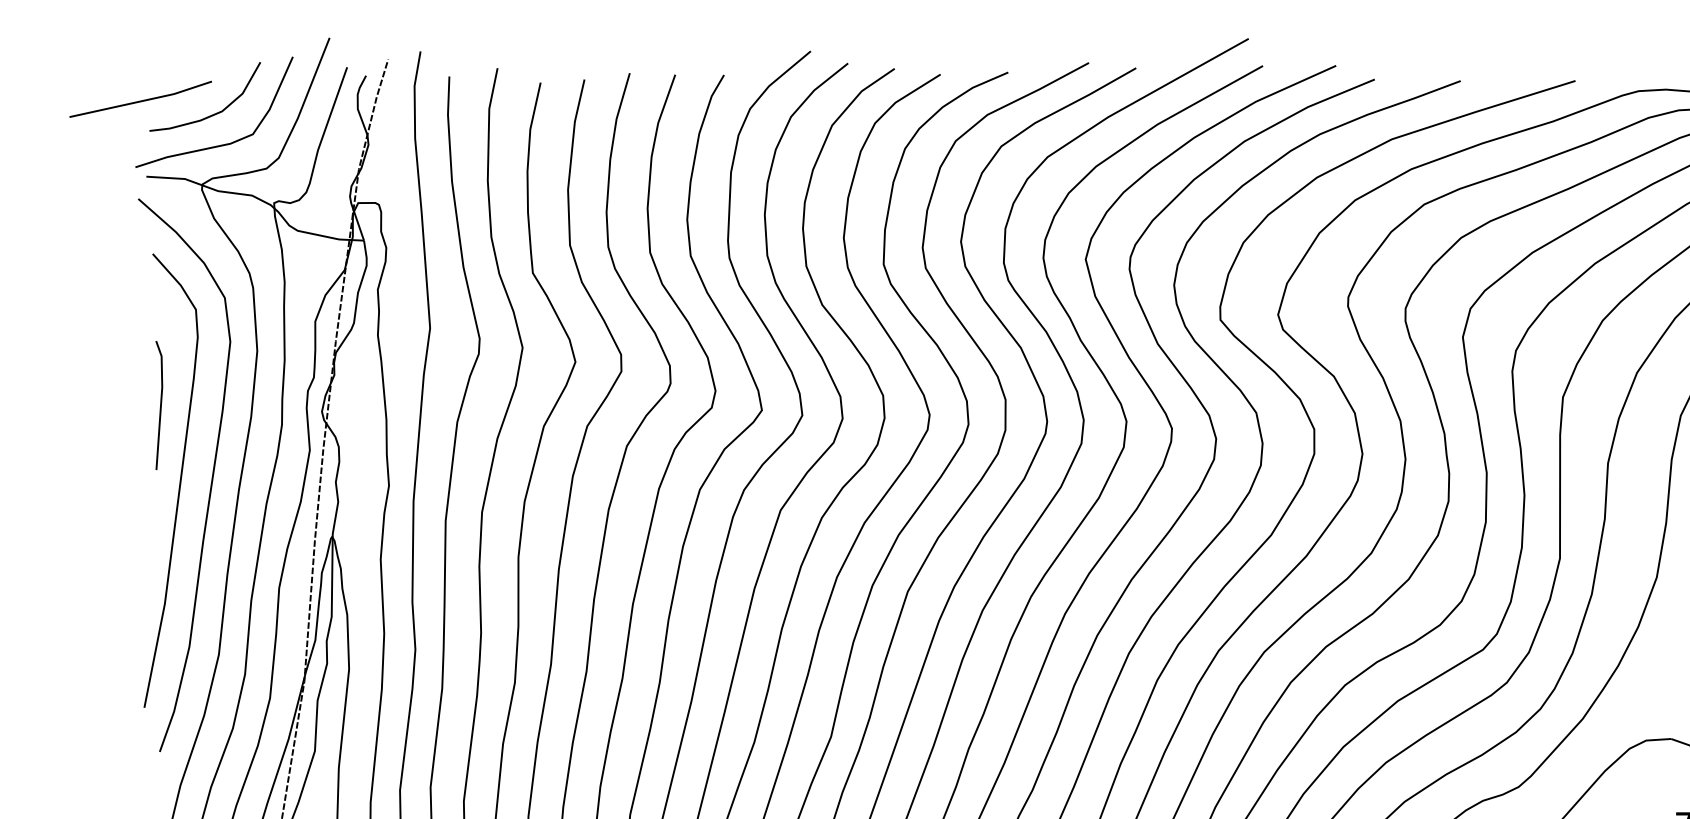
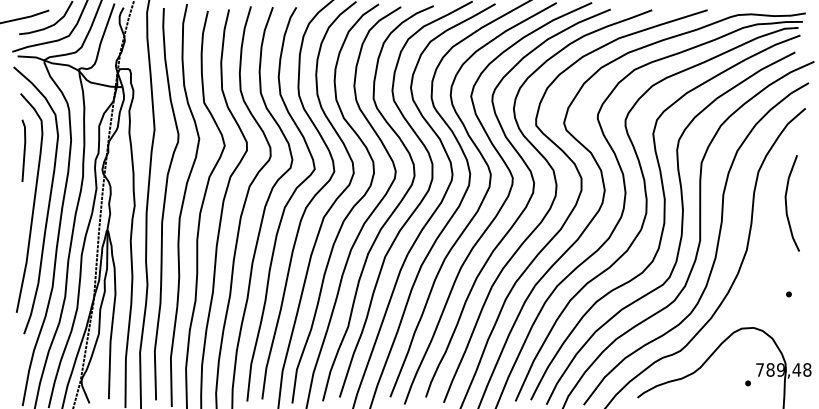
line: (158, 404) -> (23, 150), moved

